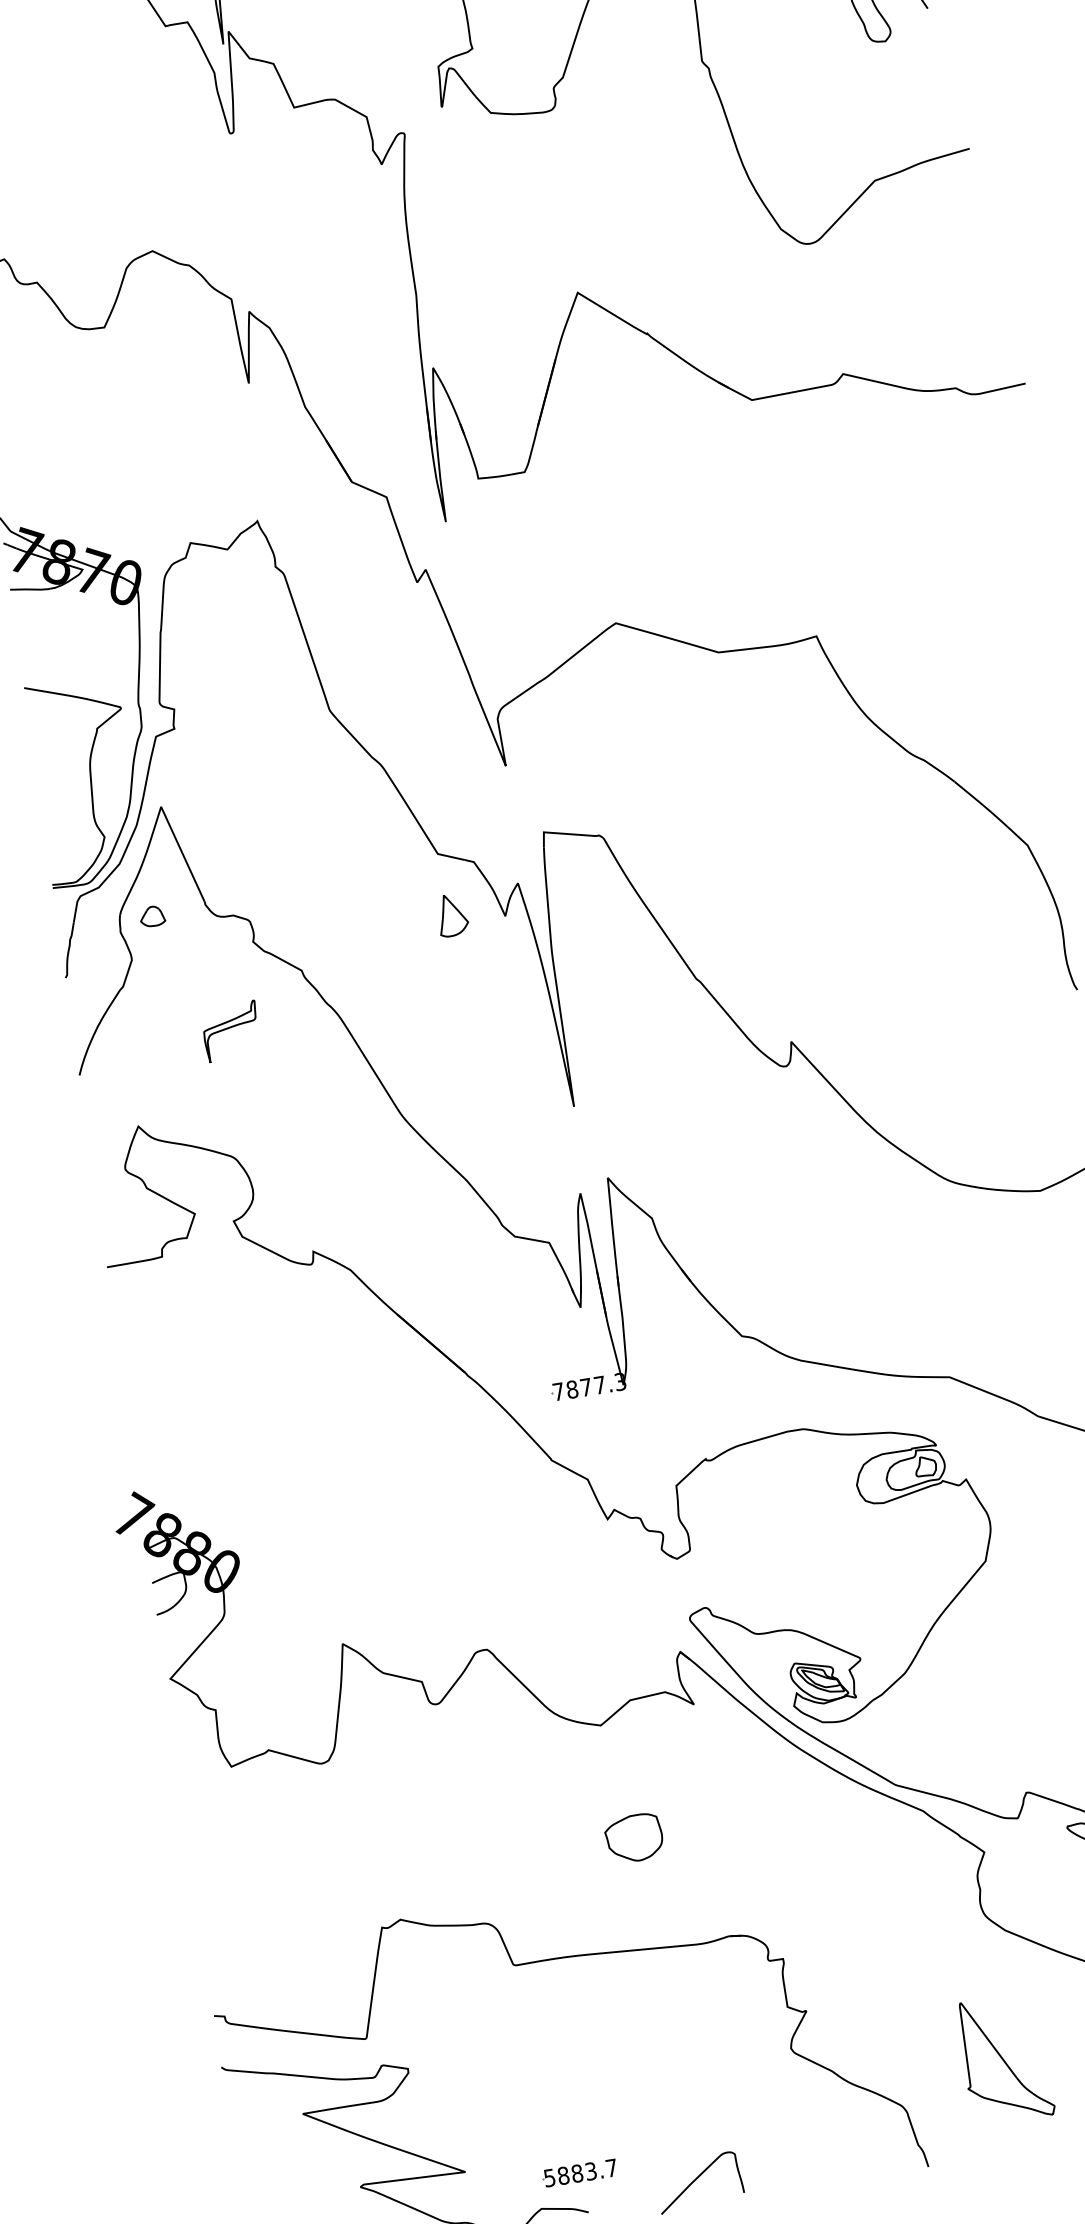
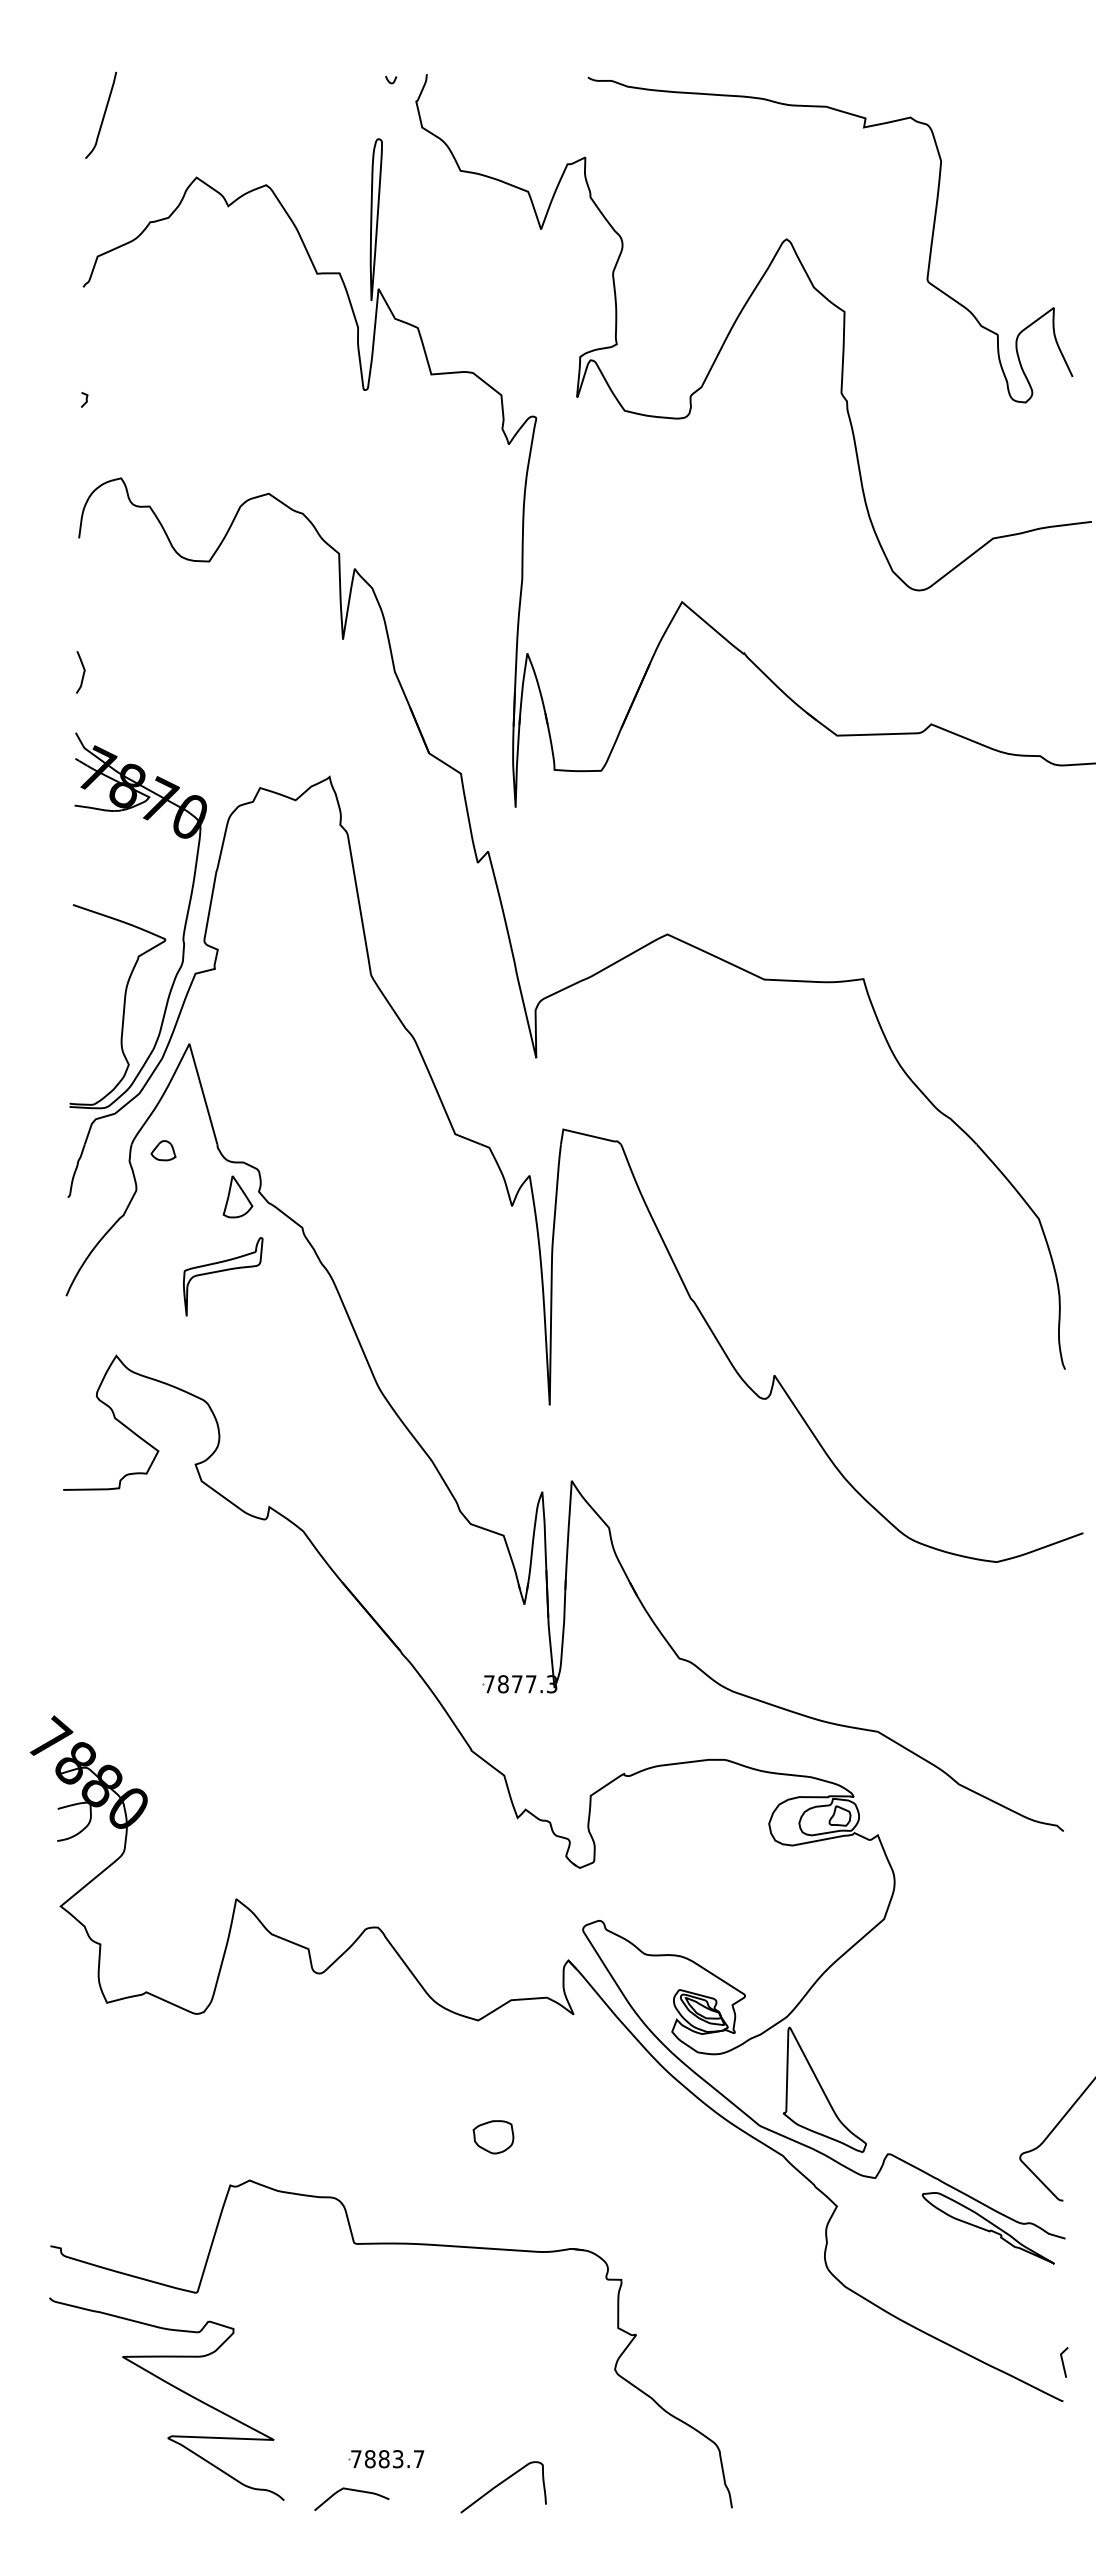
part: (451, 914) -> (237, 1196), moved
part: (231, 1031) -> (223, 1276), size x1.43
part: (634, 1838) -> (493, 2137), size x0.71
part: (1004, 2058) -> (824, 2089), moved
text: (550, 2178) -> (356, 2459), 5883.7 -> 7883.7

